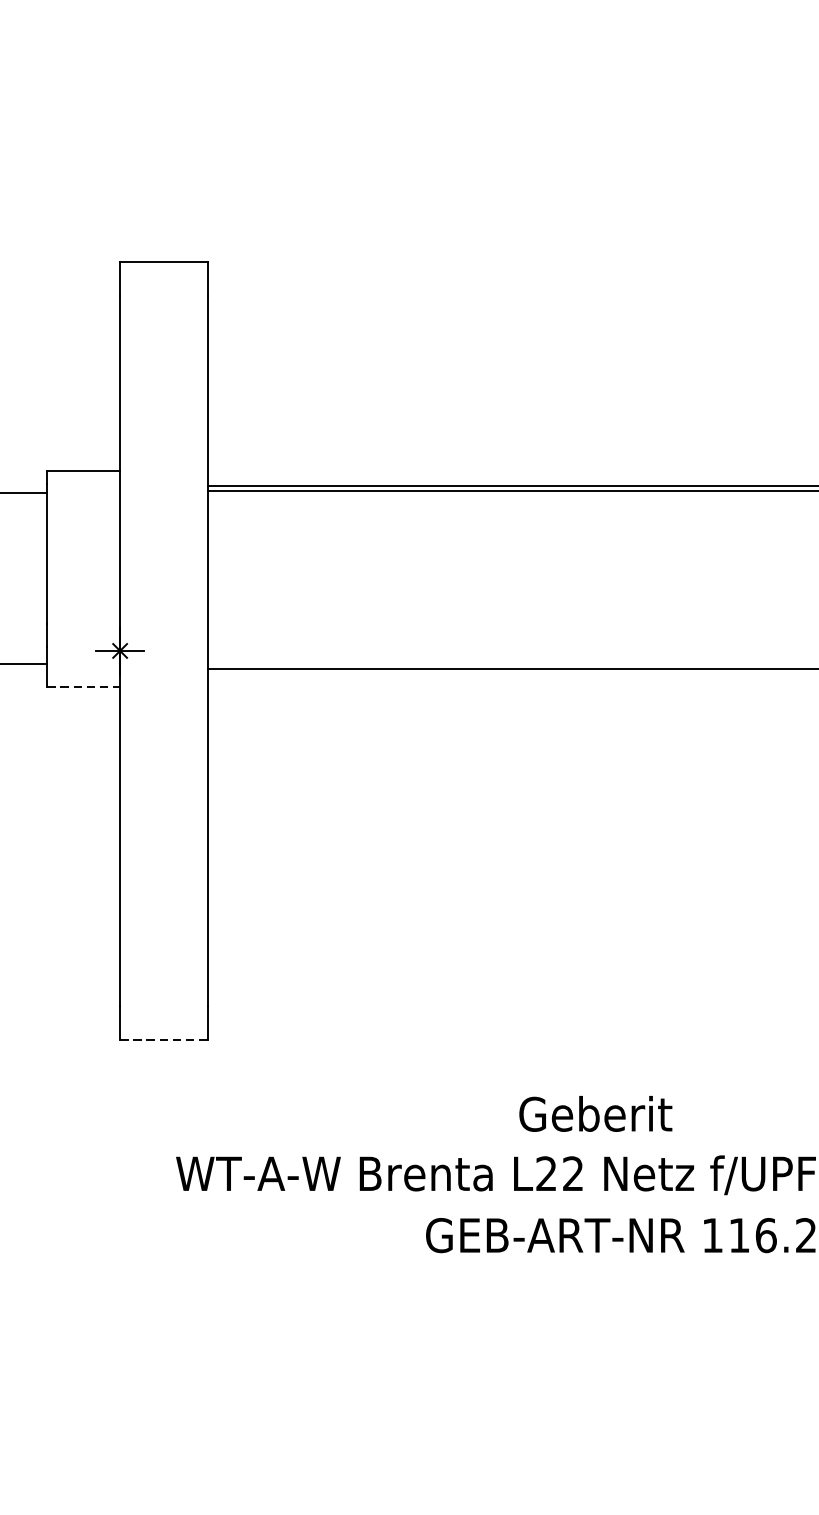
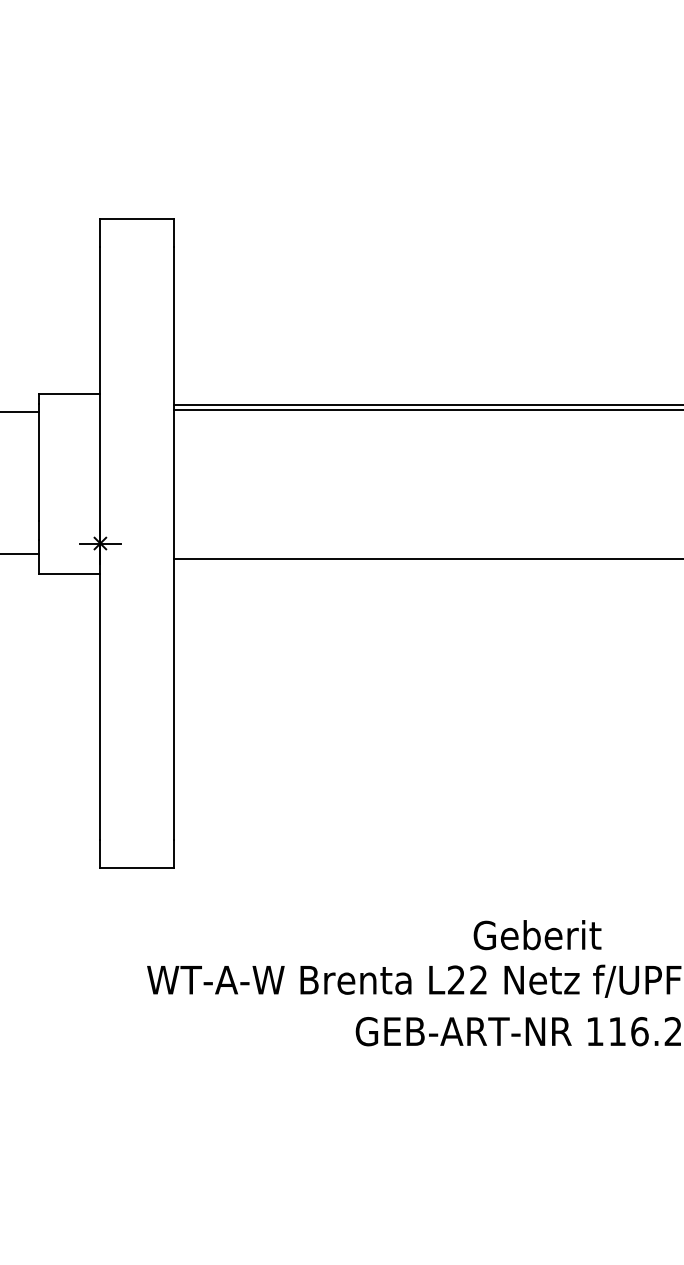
line: (84, 686) -> (70, 573), dashed -> solid
line: (163, 1040) -> (136, 868), dashed -> solid
text: (595, 1114) -> (537, 935), moved

